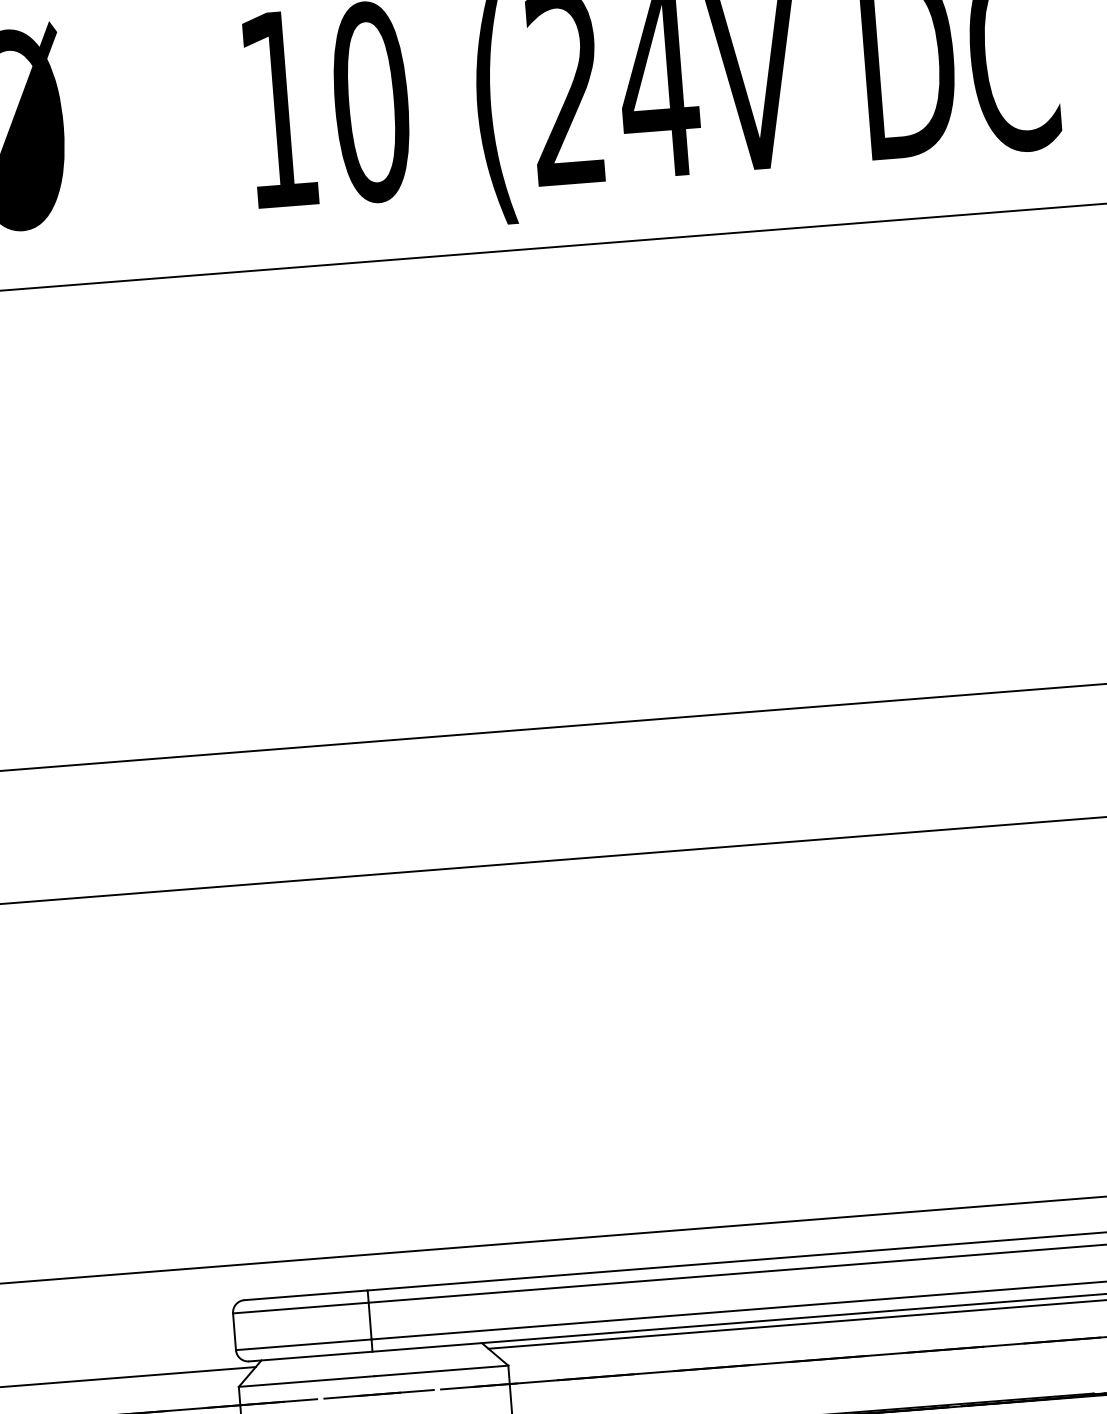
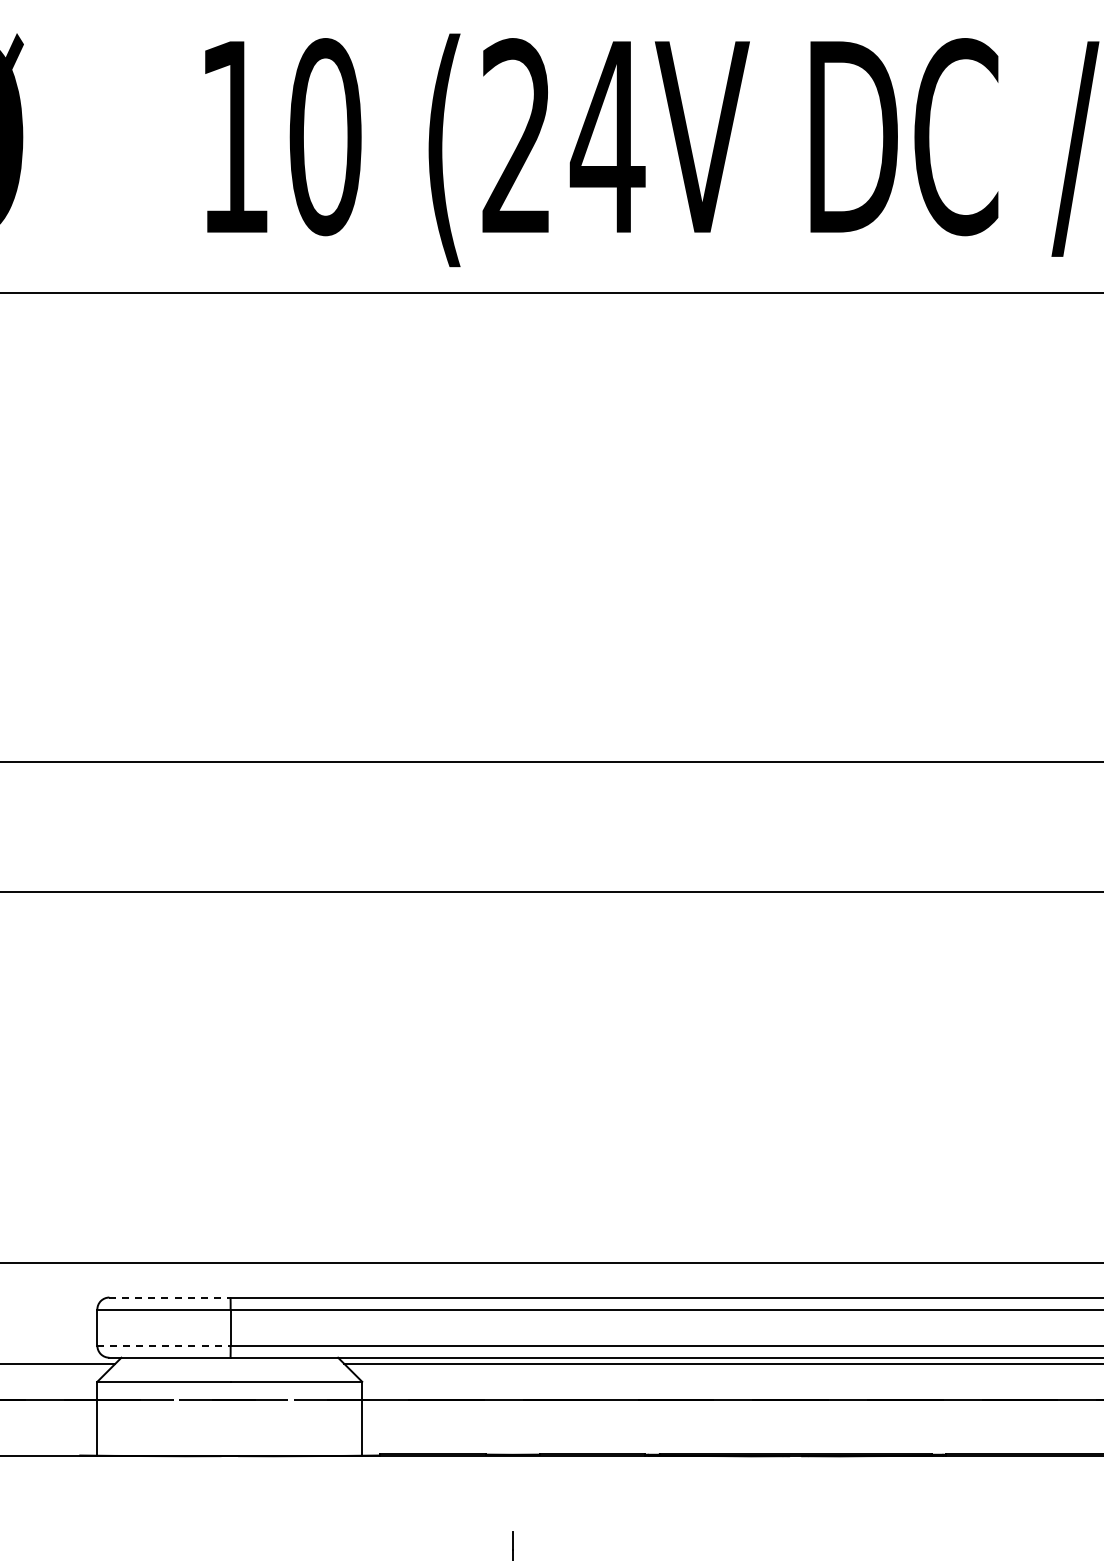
line: (305, 1295) -> (169, 1297), solid -> dashed
line: (304, 1344) -> (164, 1345), solid -> dashed

